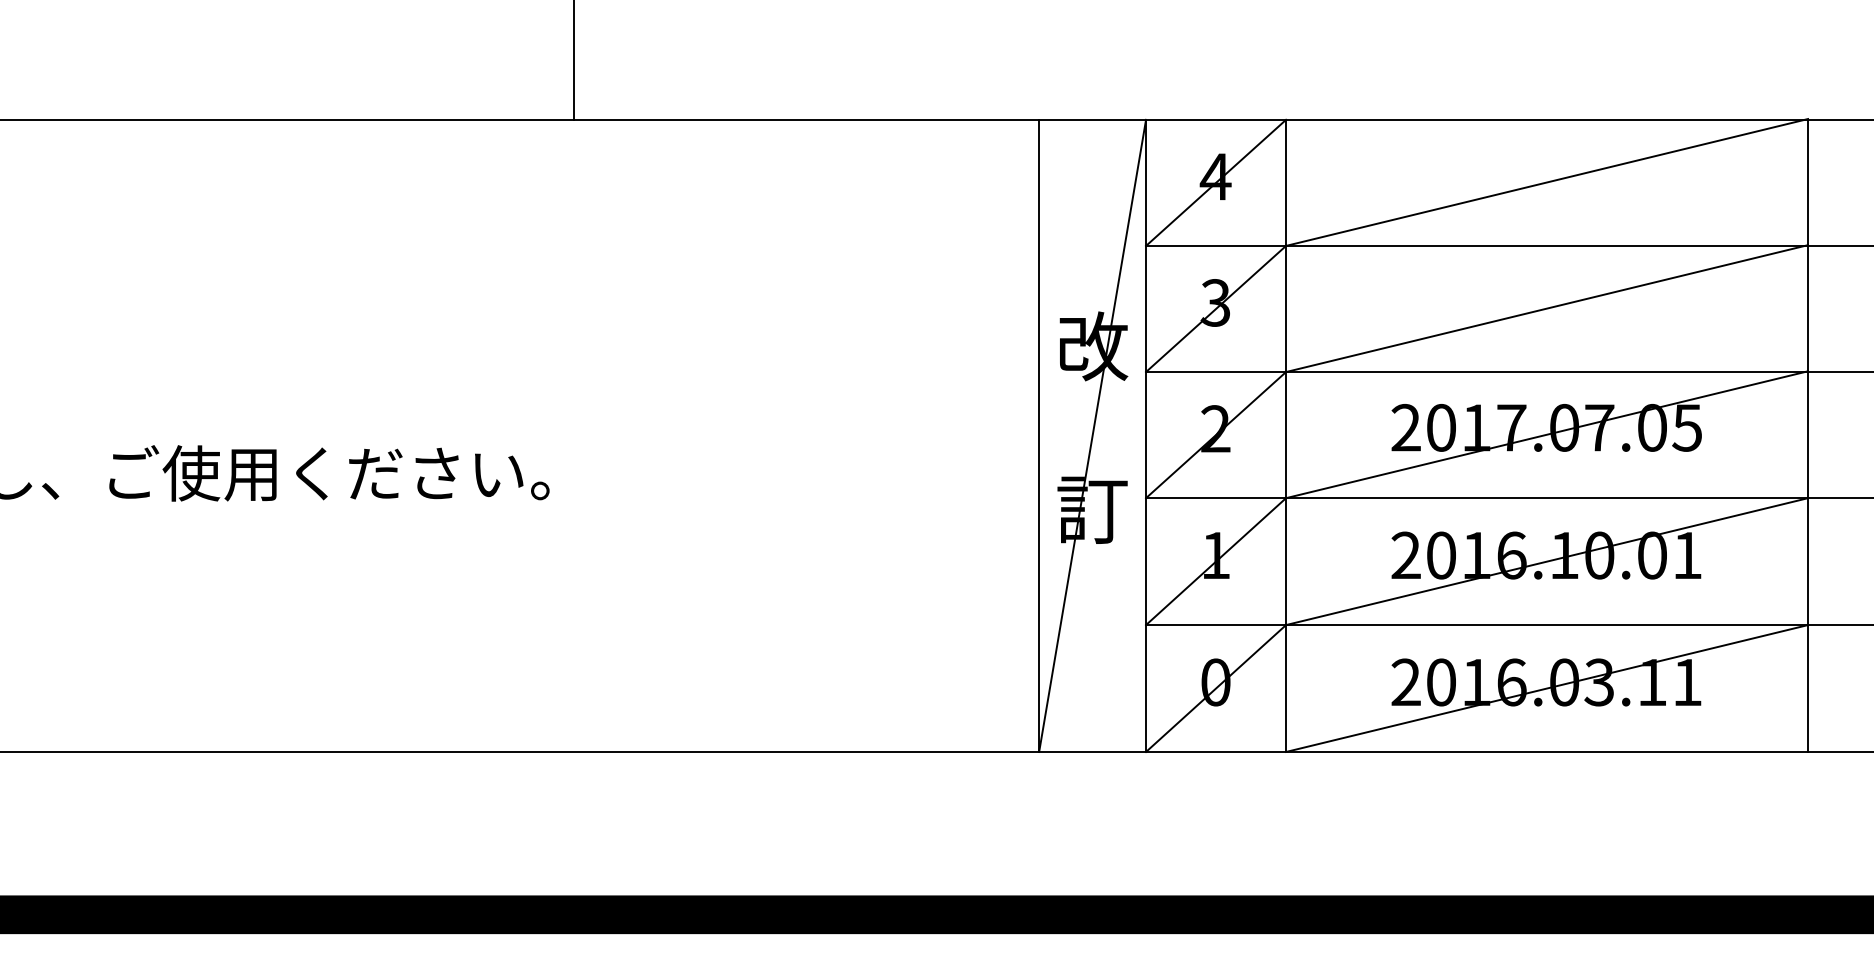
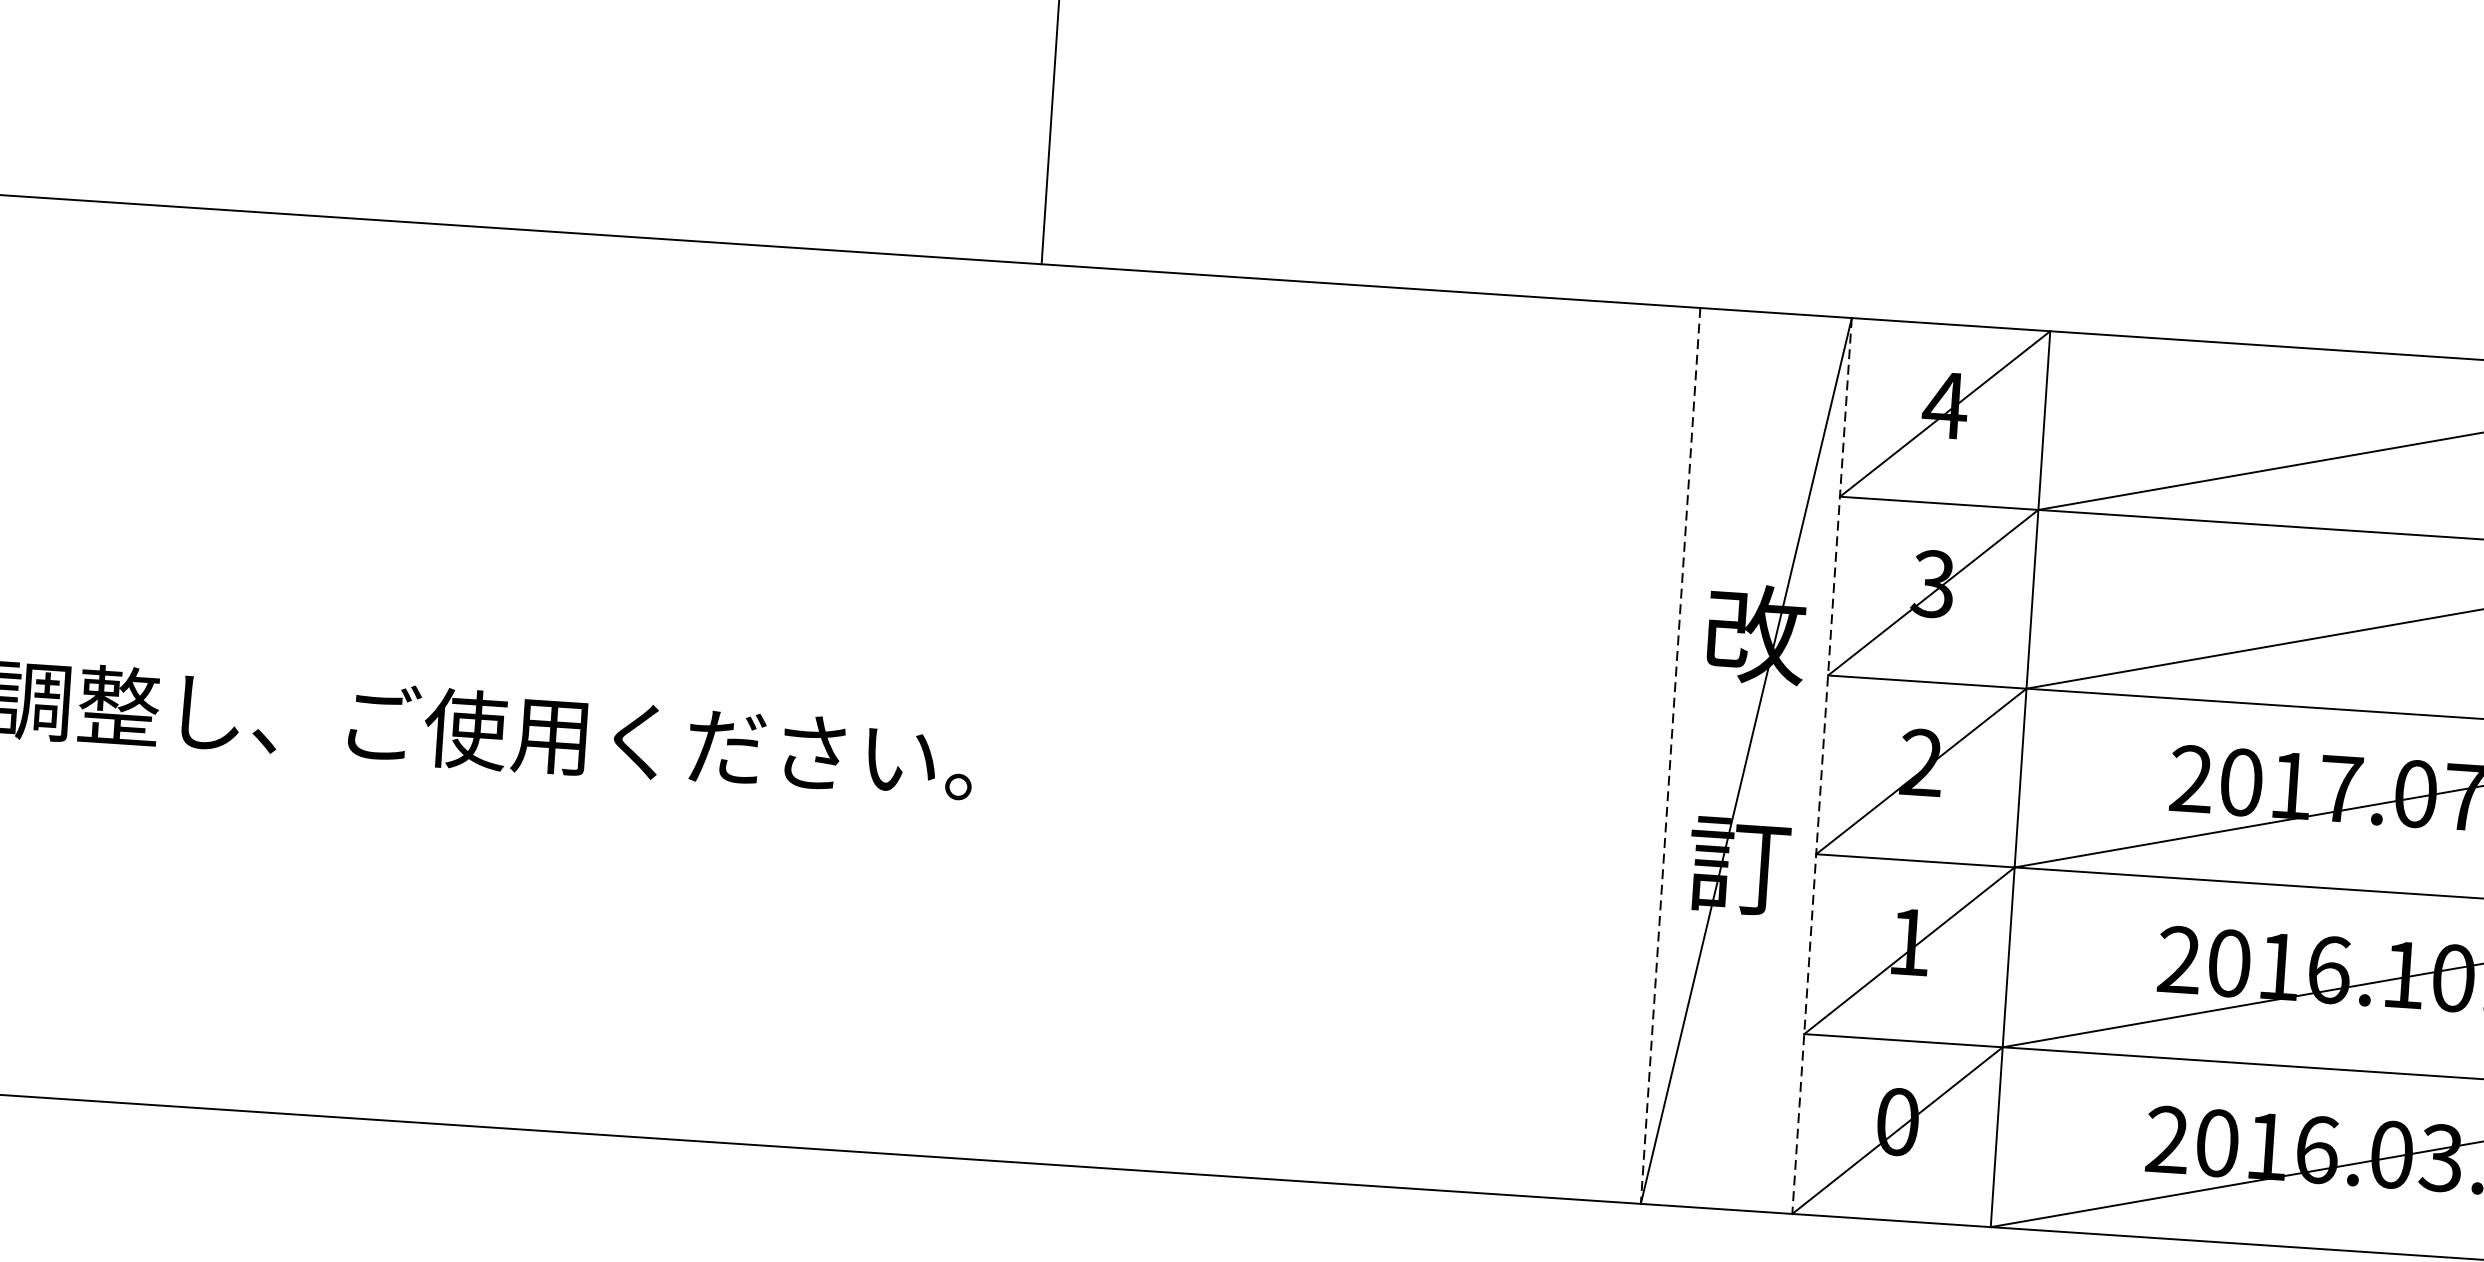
line: (1039, 436) -> (1671, 756), solid -> dashed
line: (1146, 436) -> (1822, 766), solid -> dashed

